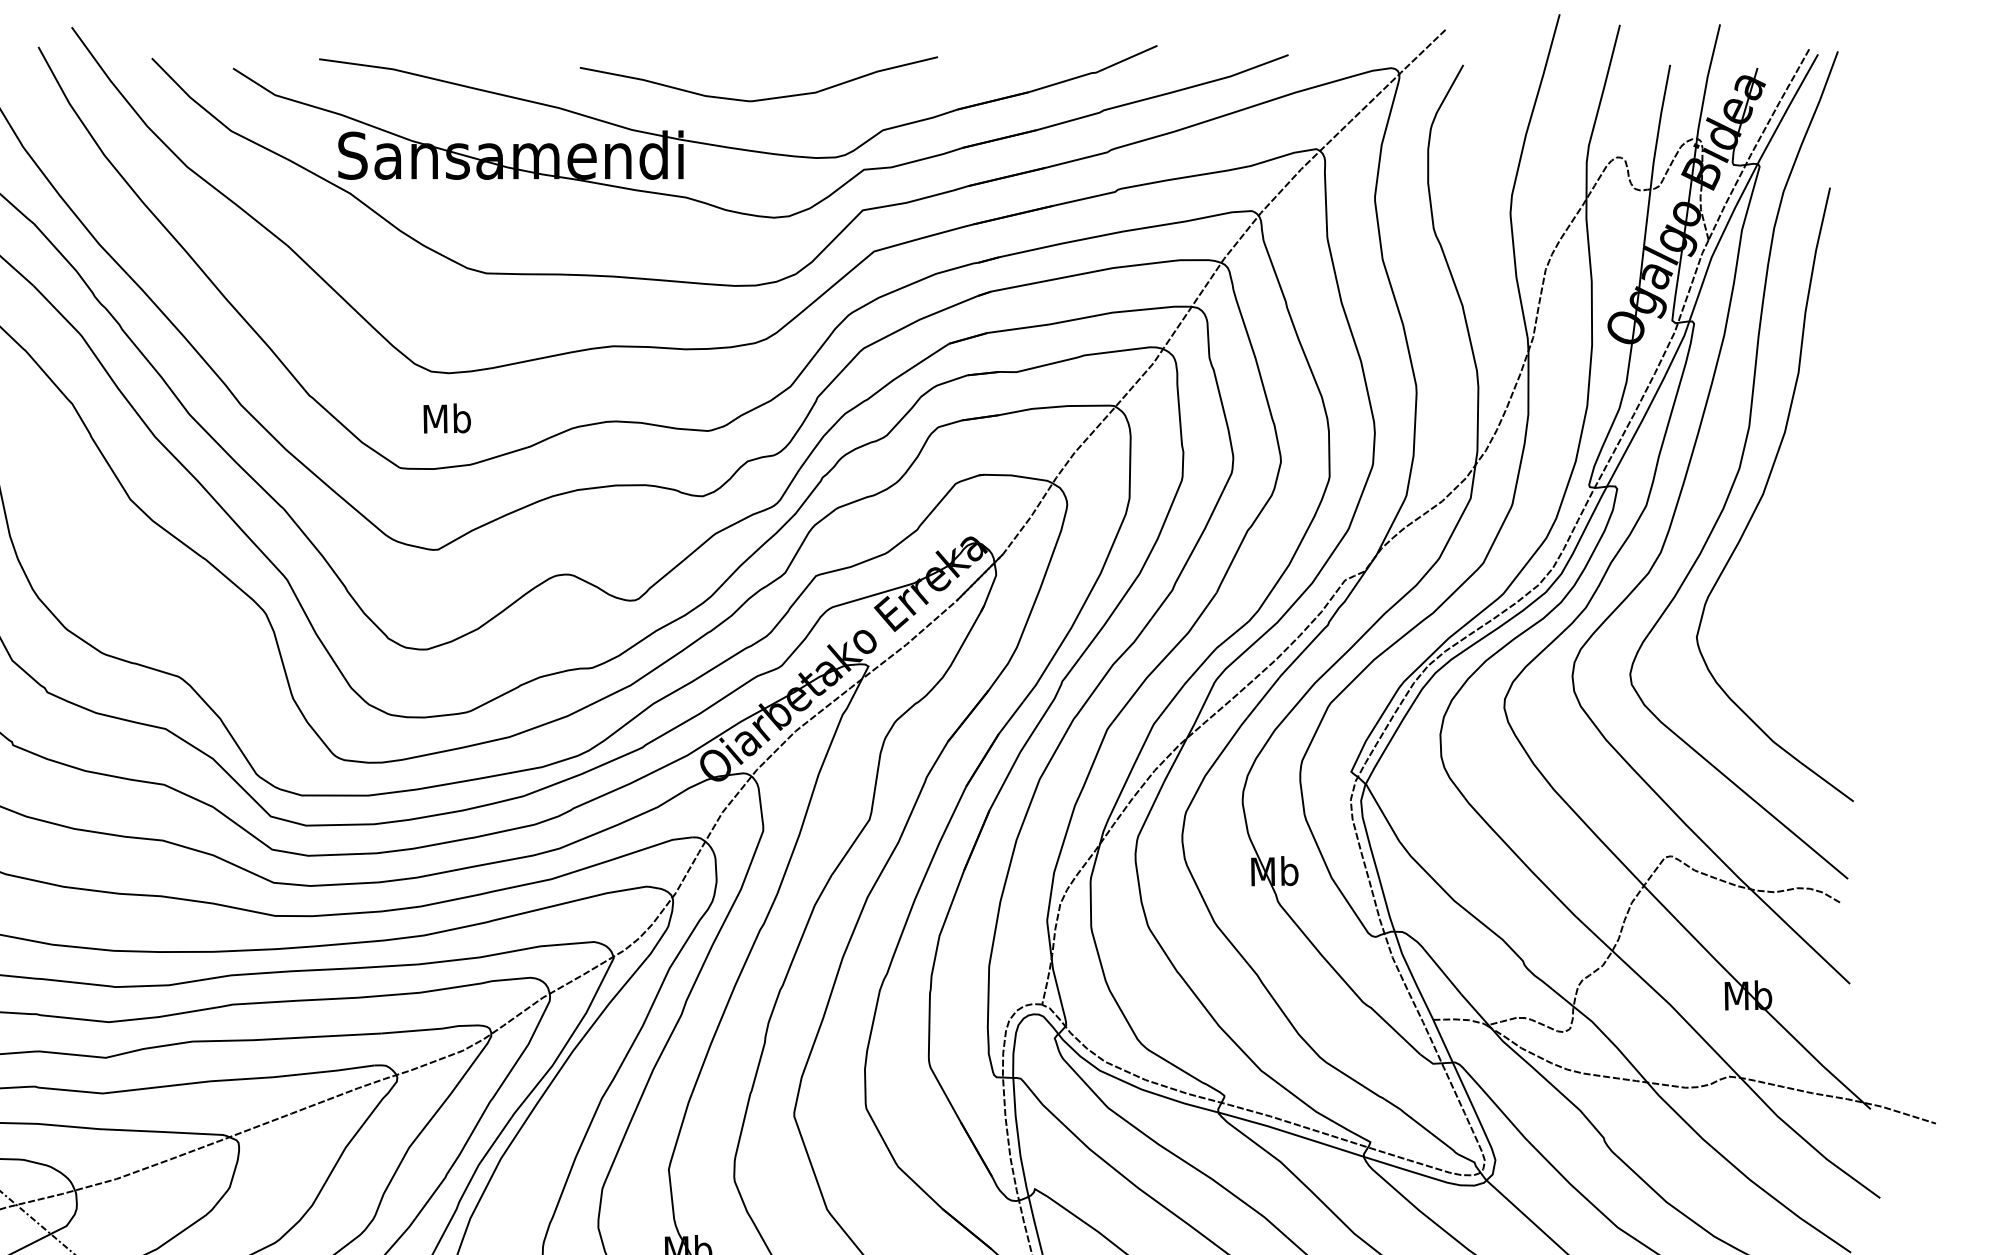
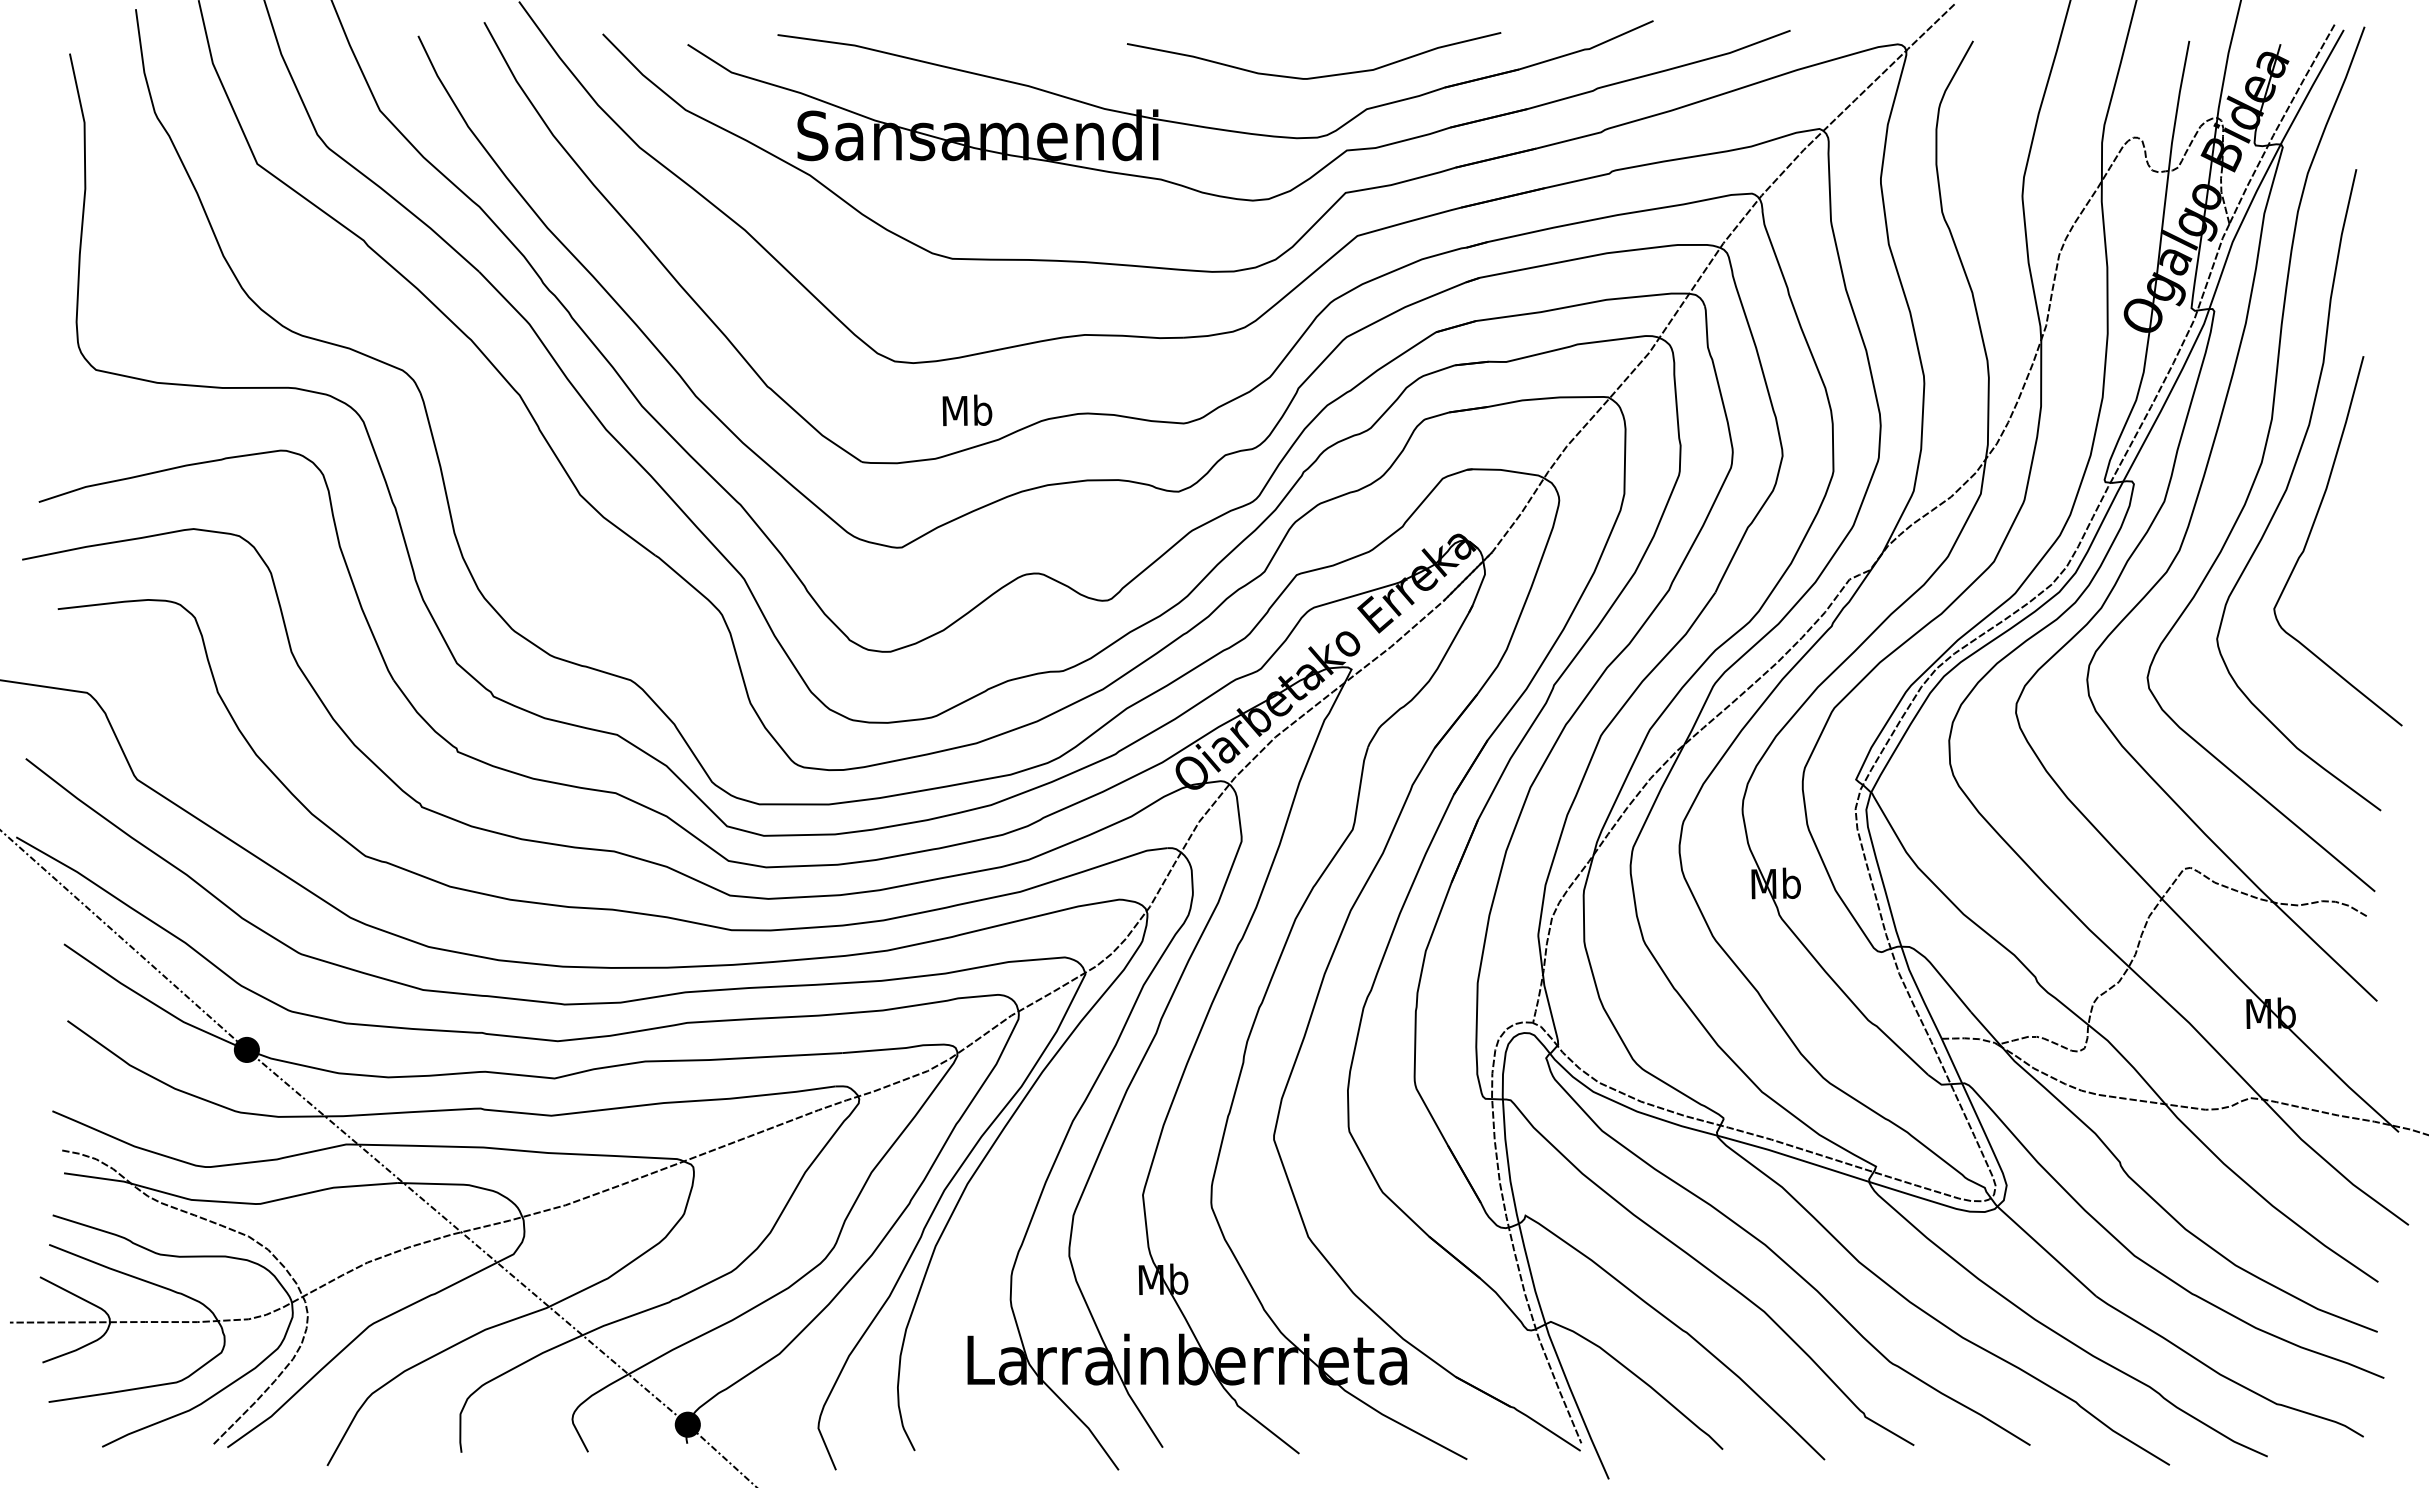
curve: (760, 98) -> (1315, 76), moved
text: (447, 418) -> (967, 410), moved
curve: (1787, 535) -> (2311, 532), added

